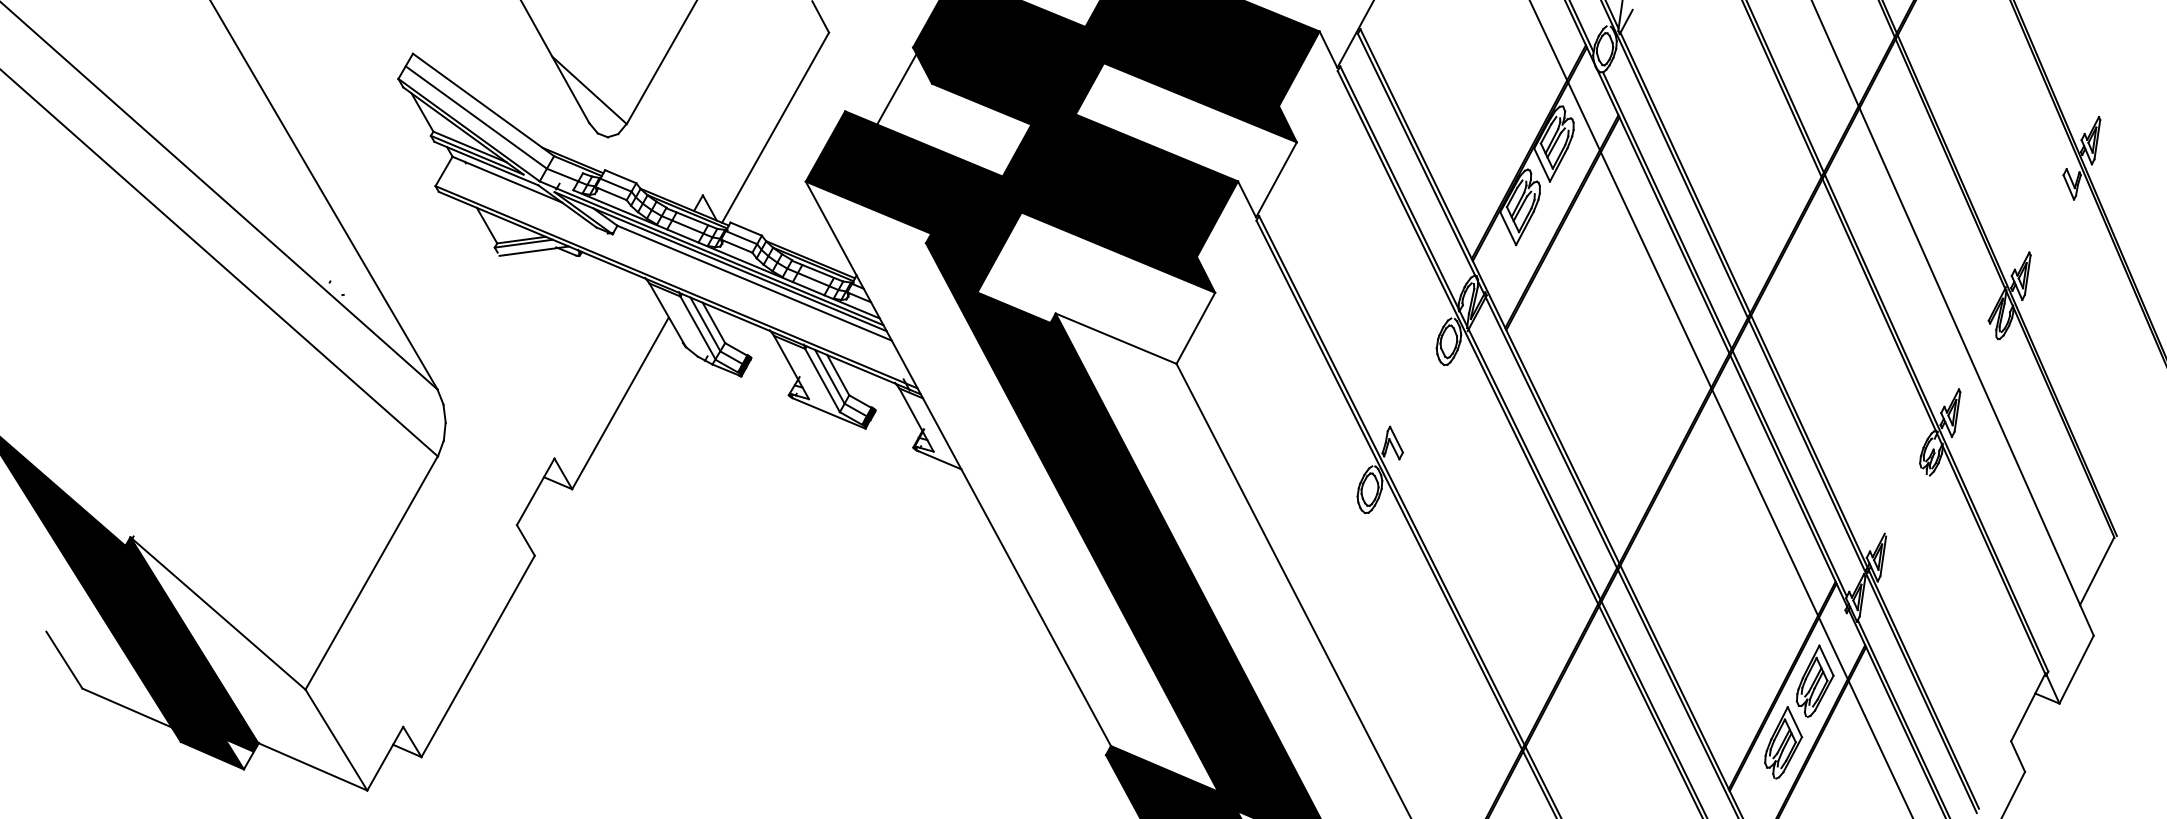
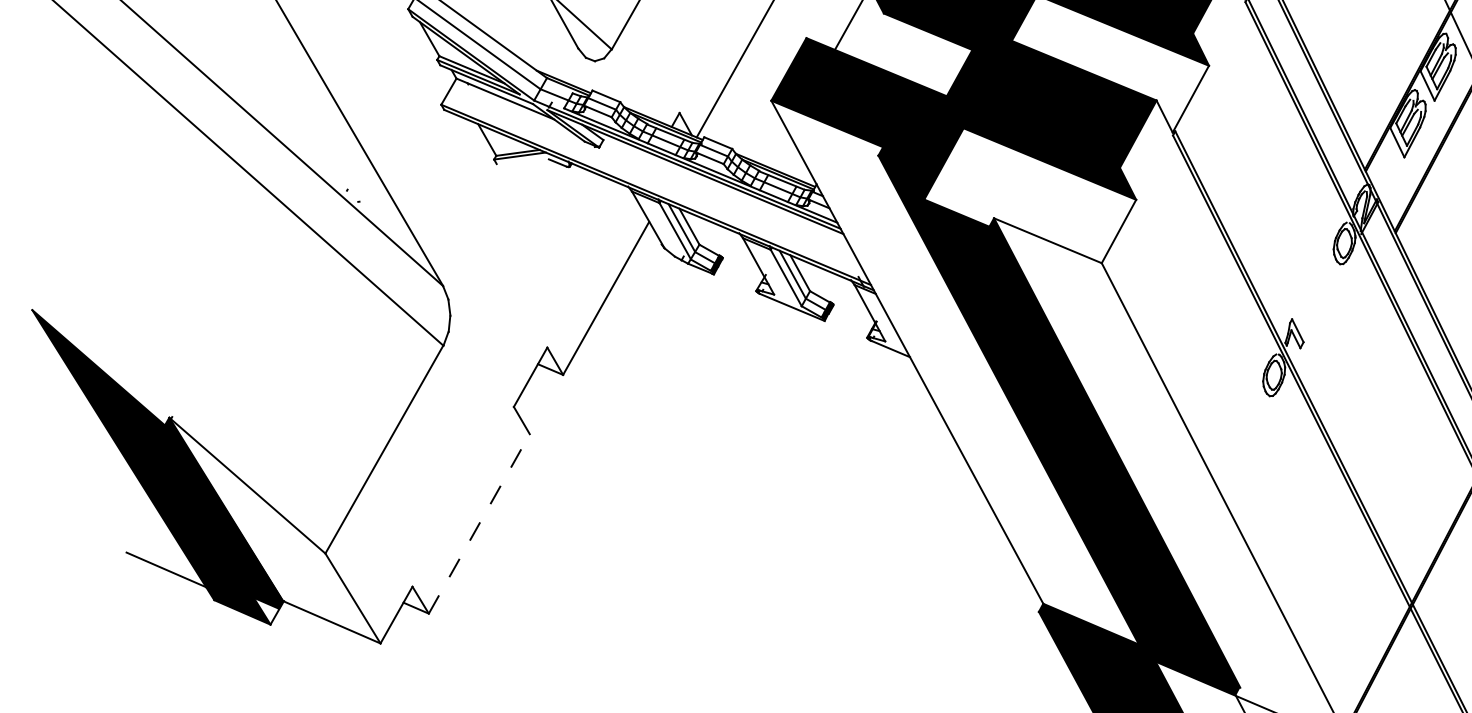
line: (533, 250) -> (528, 162), removed
line: (754, 282) -> (725, 190), removed
line: (478, 656) -> (479, 524), solid -> dashed
line: (64, 659) -> (110, 526), removed

